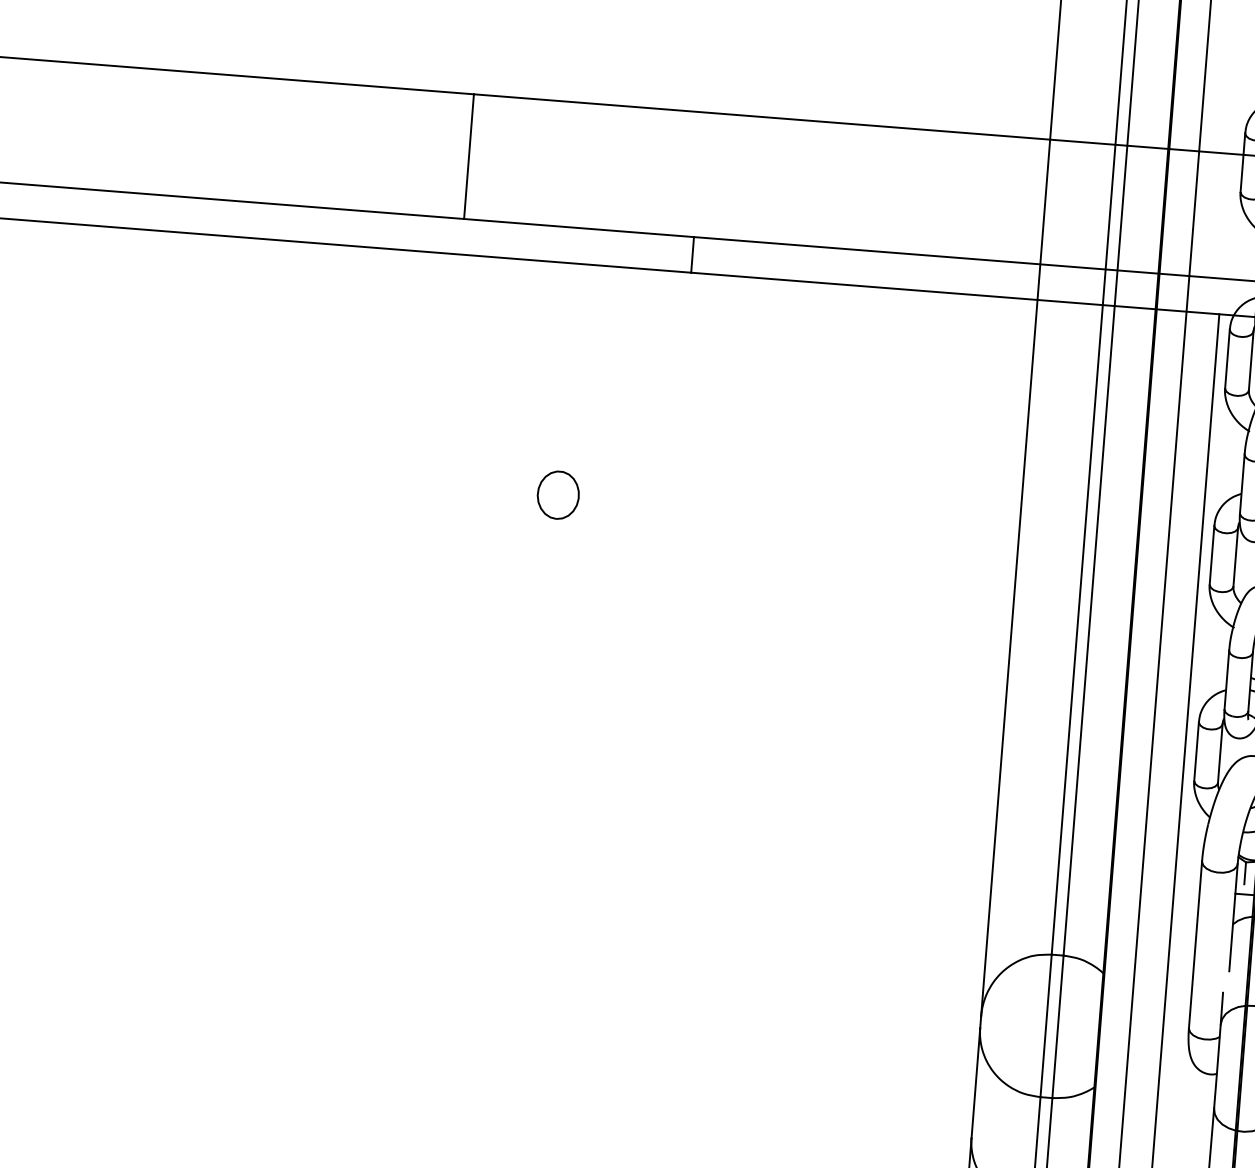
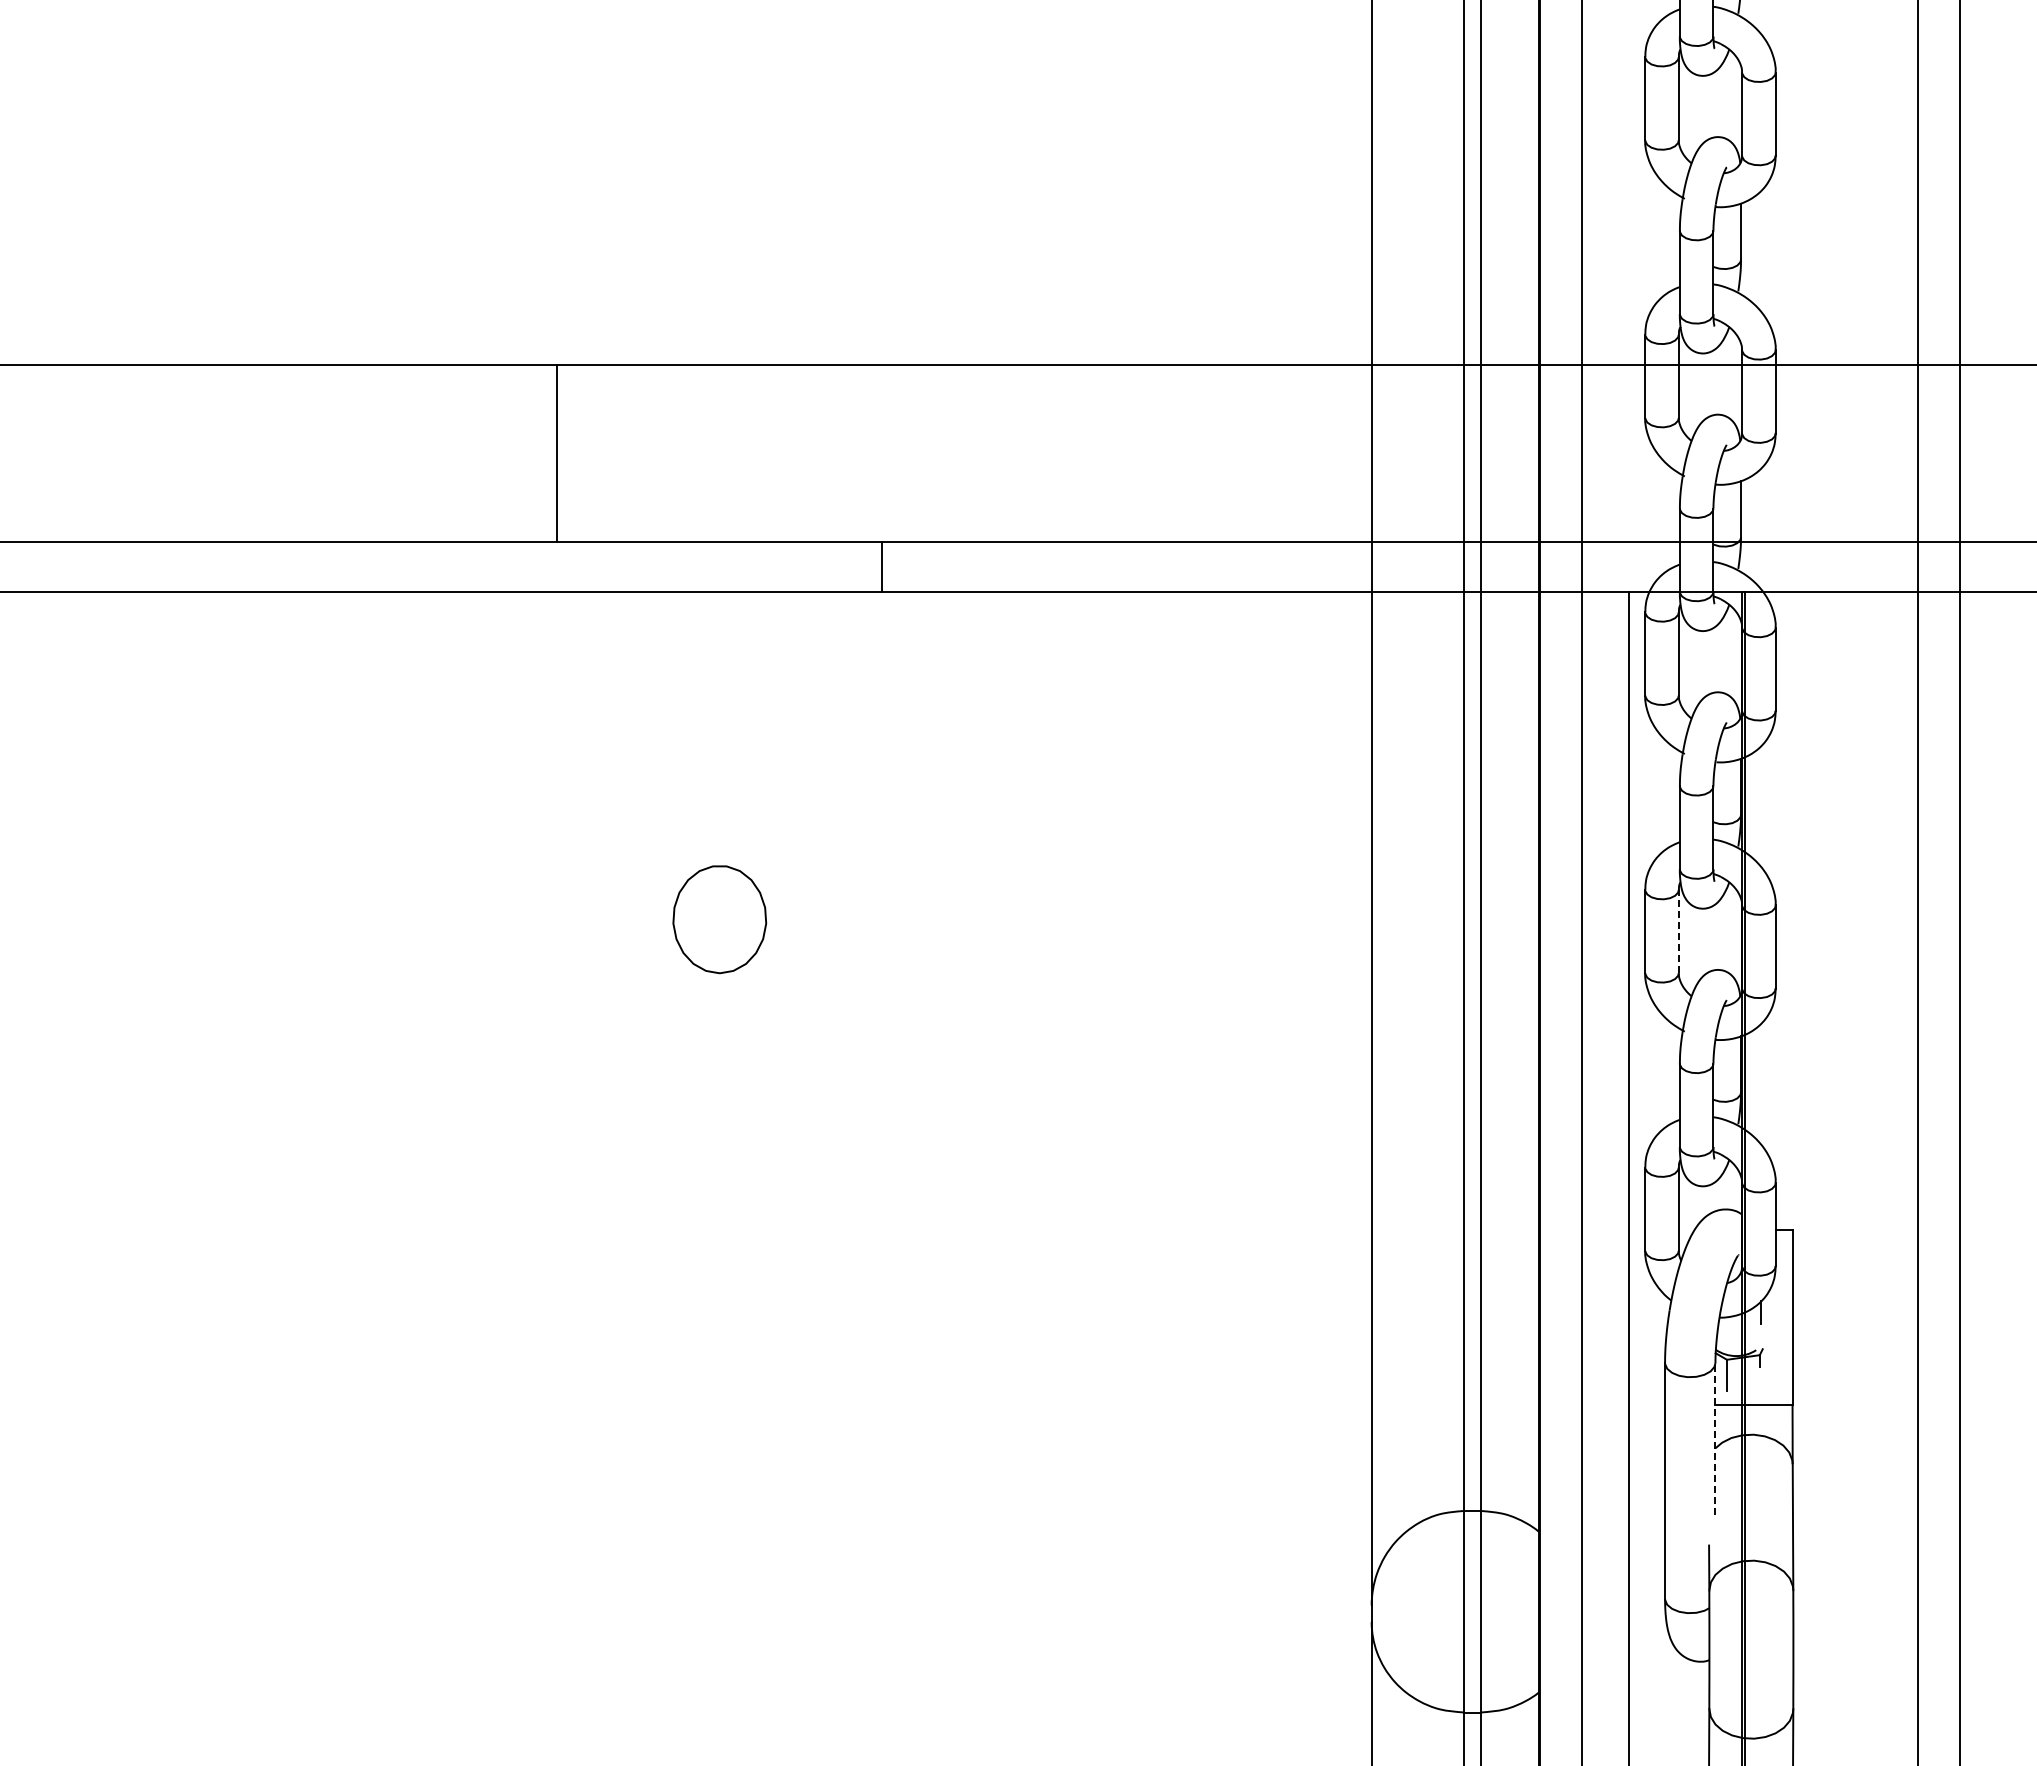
part: (558, 495) -> (719, 919), size x1.6
line: (1235, 556) -> (1678, 931), solid -> dashed
line: (1233, 917) -> (1715, 1438), solid -> dashed

